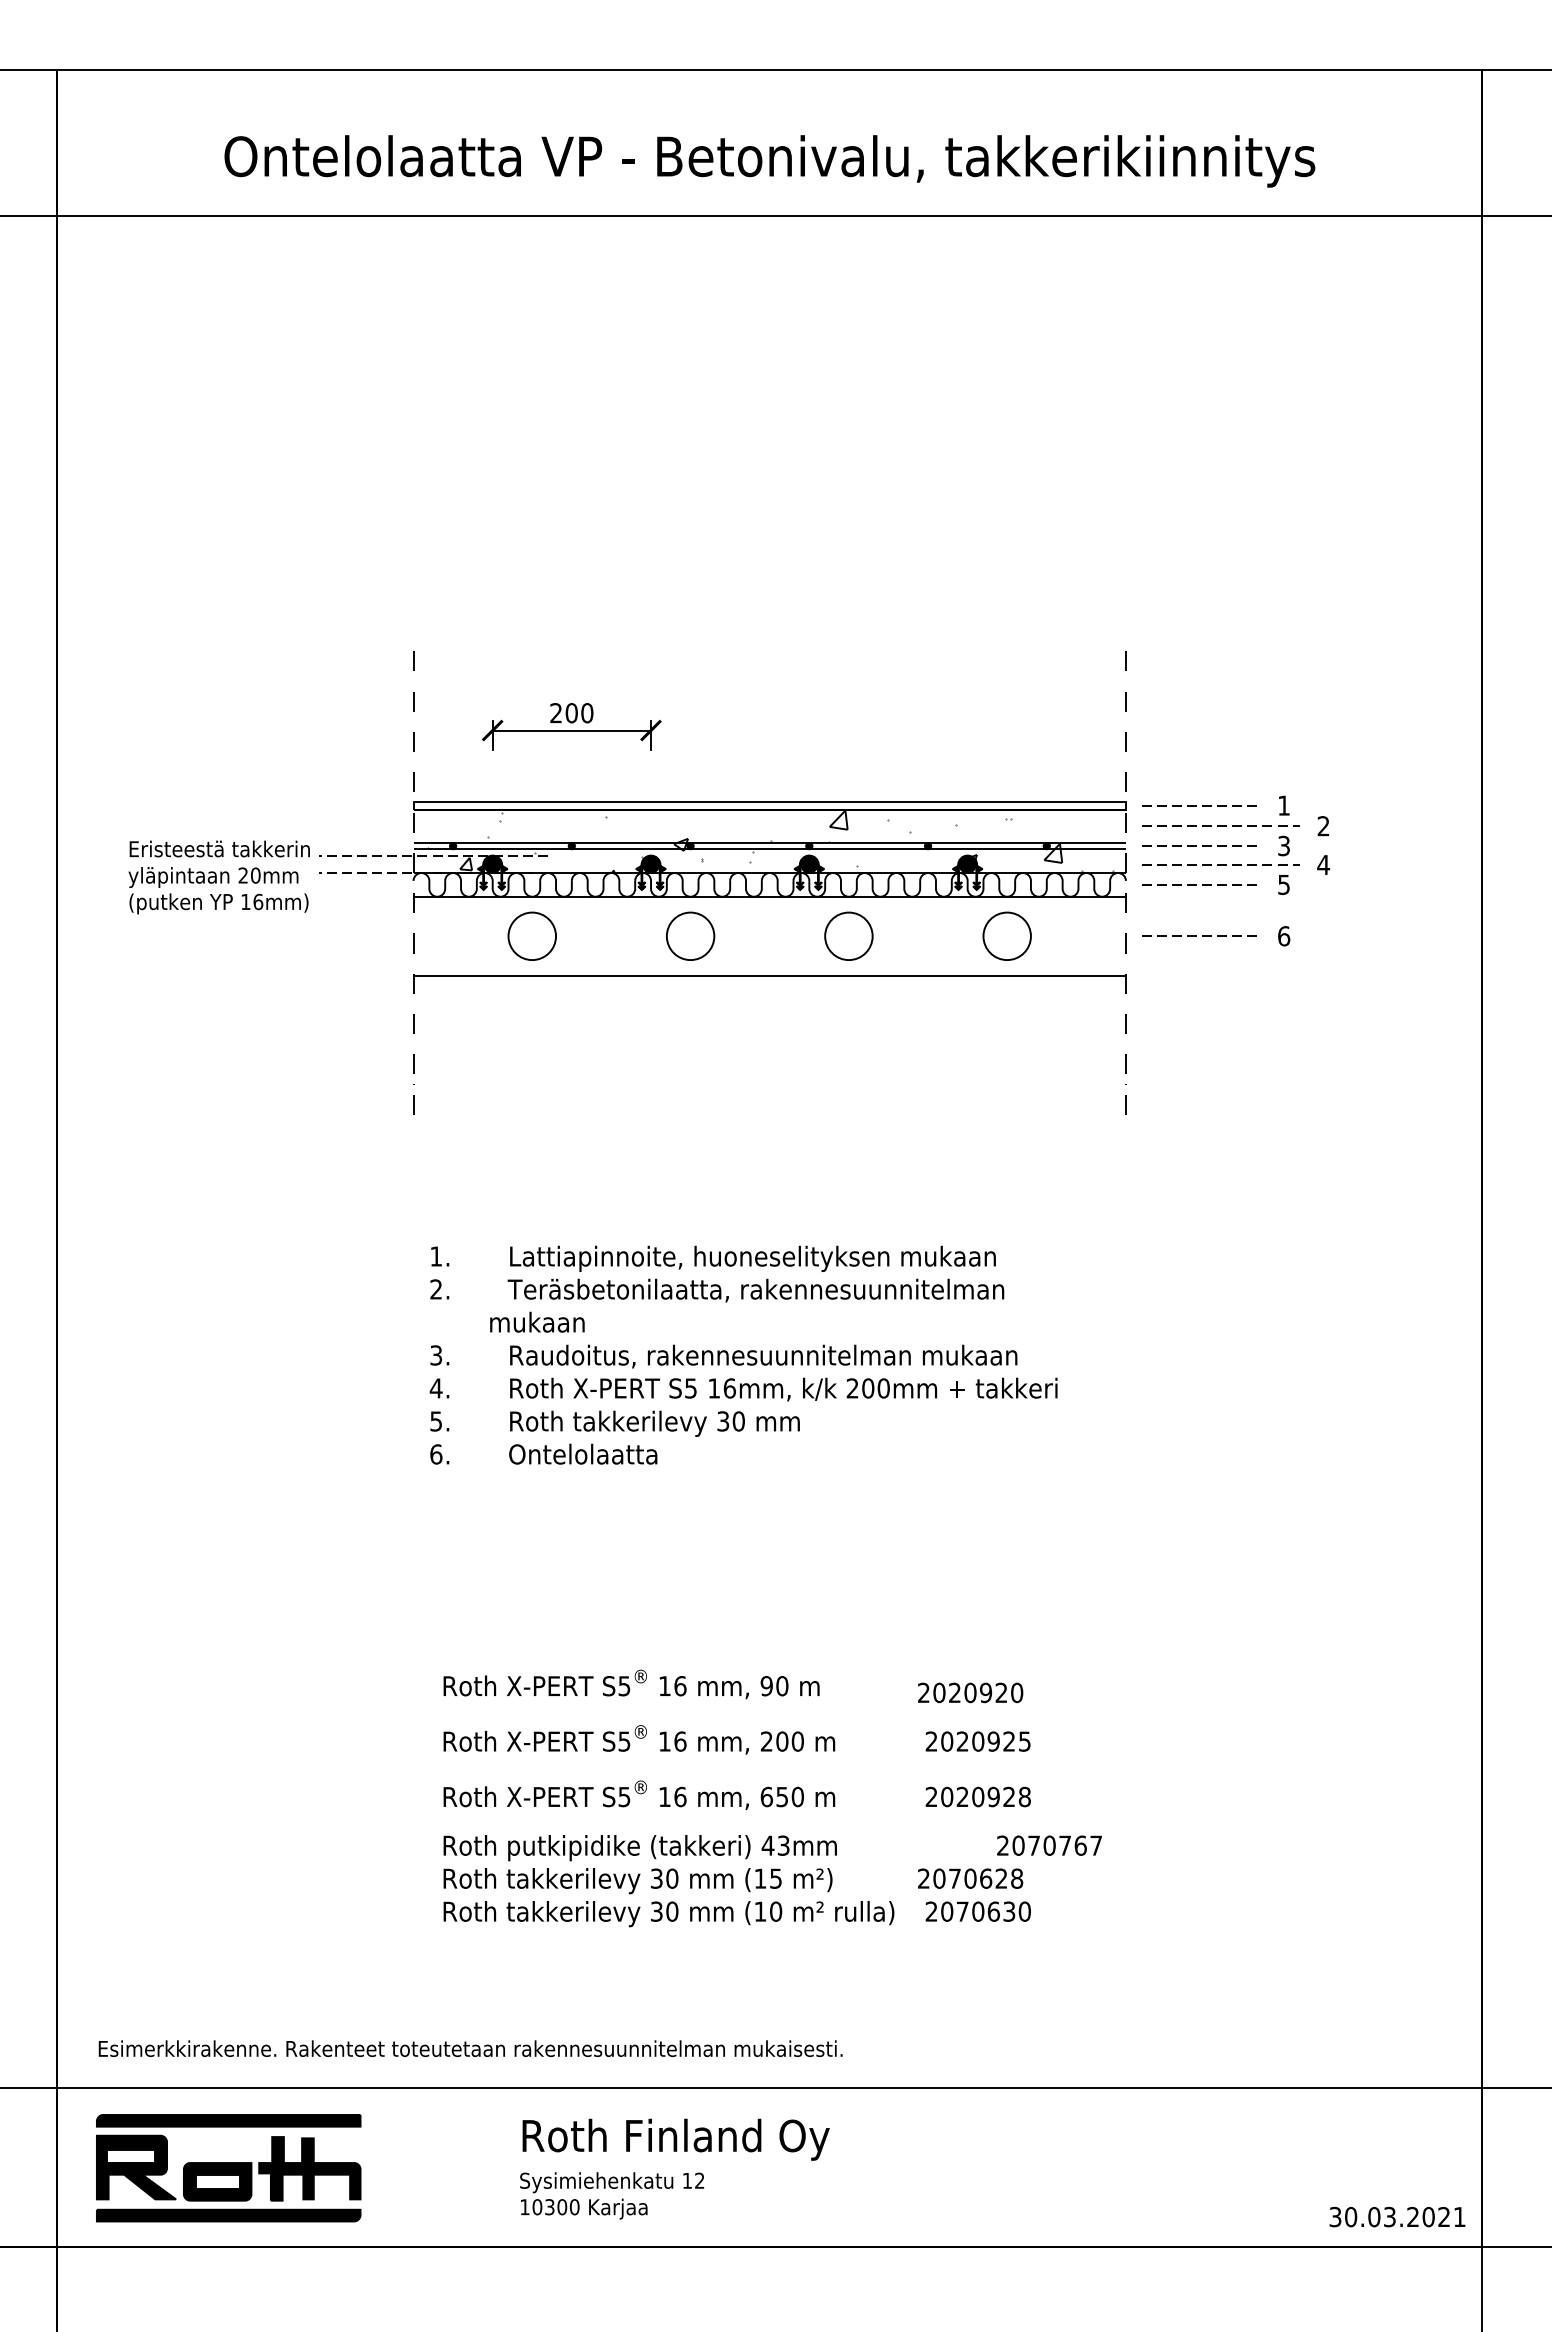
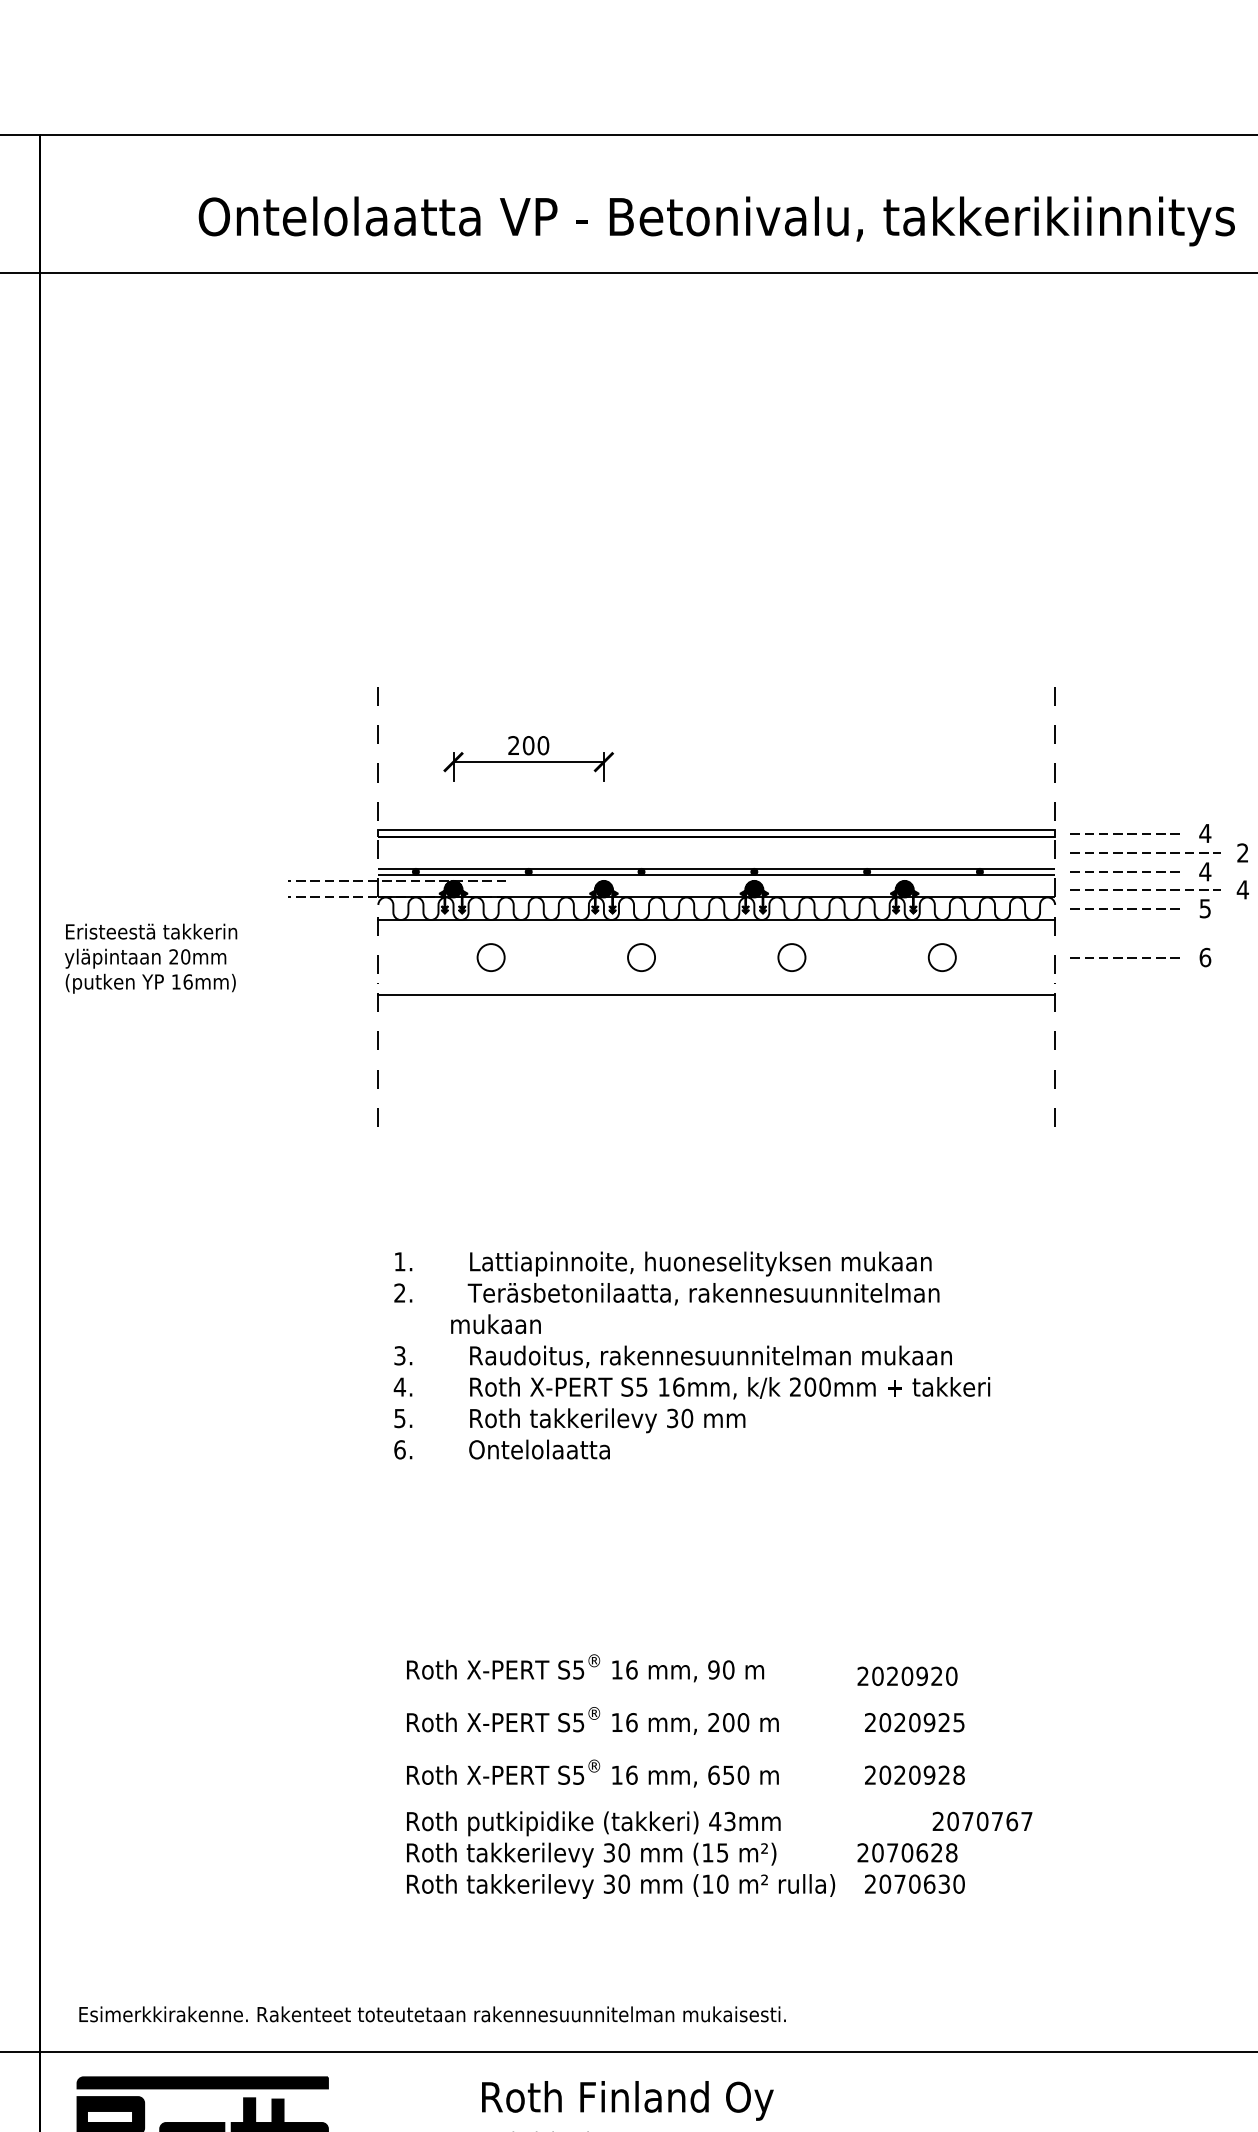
text: (1283, 805) -> (1204, 833), 1 -> 4
hatch: (770, 841) -> (717, 867), removed
text: (1283, 845) -> (1204, 871), 3 -> 4
text: (218, 877) -> (150, 958), moved
circle: (532, 936) -> (491, 957), size x0.6
circle: (690, 936) -> (641, 957), size x0.6
circle: (848, 936) -> (791, 957), size x0.6
circle: (1006, 936) -> (941, 957), size x0.6

